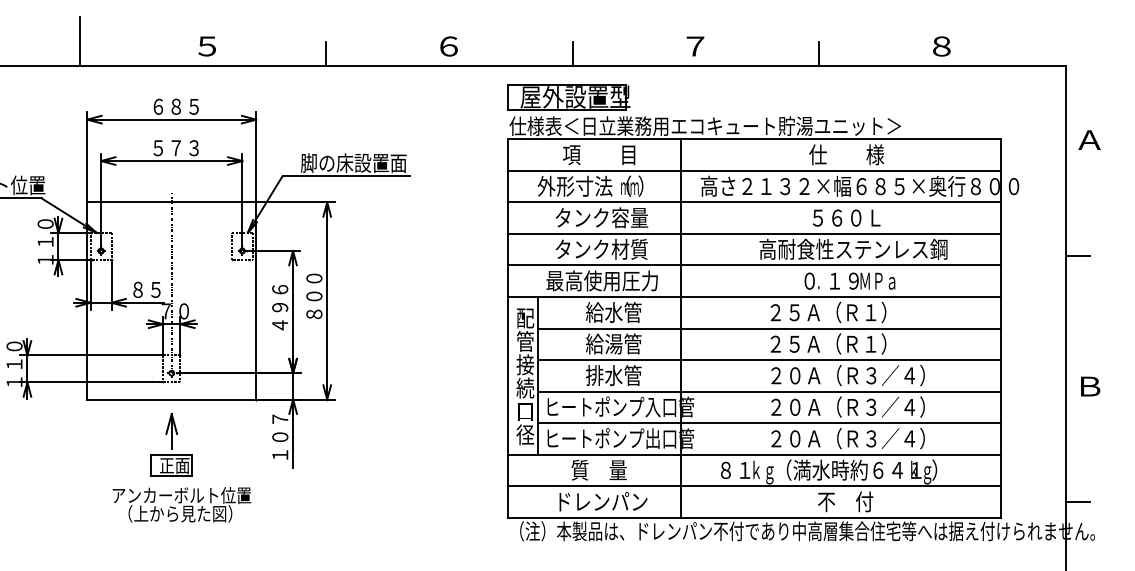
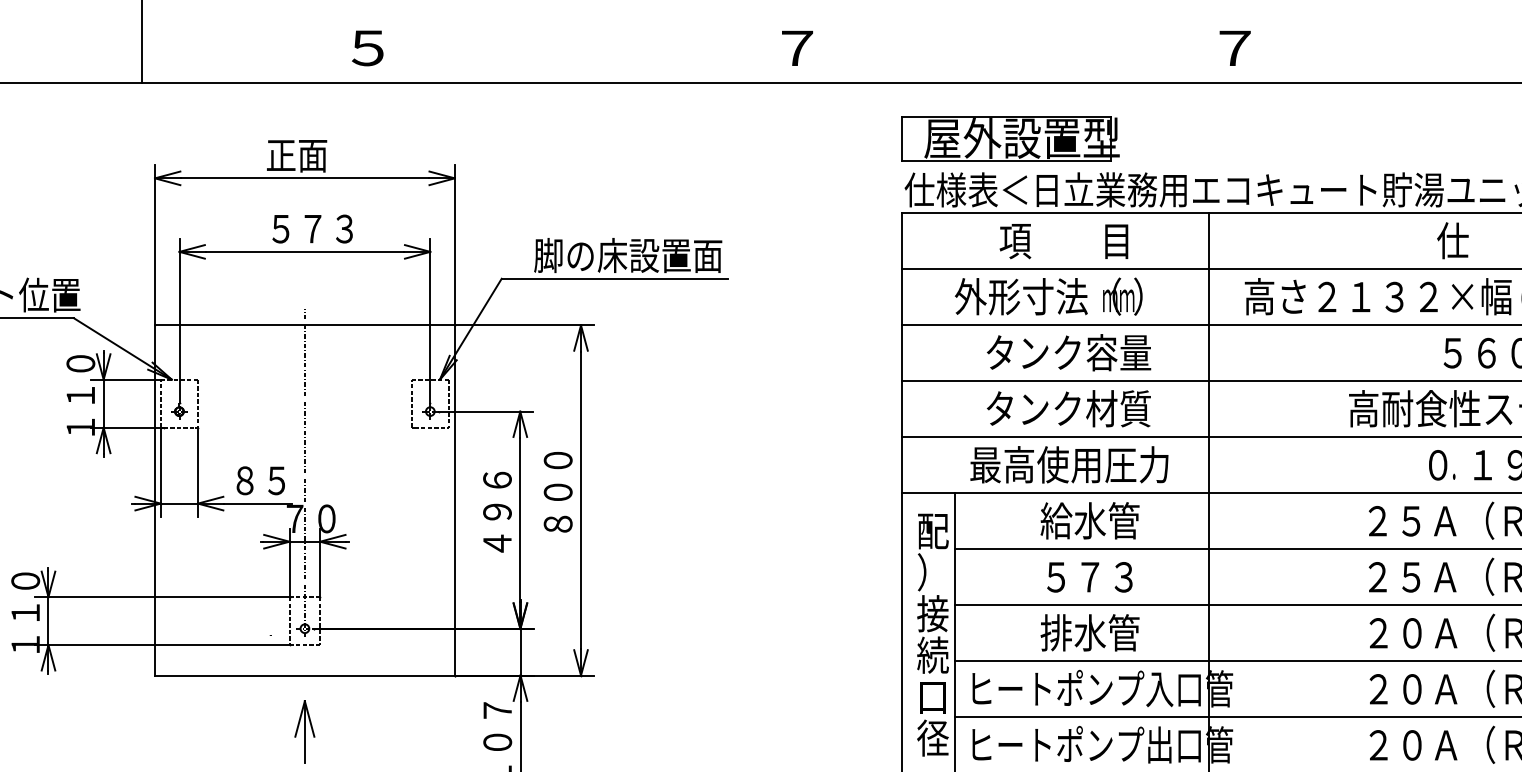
text: (448, 46) -> (796, 48), ６ -> ７
line: (326, 53) -> (579, 60), removed
line: (572, 53) -> (1016, 60), removed
line: (819, 53) -> (1455, 60), removed
text: (174, 107) -> (309, 156), ６８５ -> 正面
text: (524, 341) -> (931, 572), 管 -> ）
text: (613, 343) -> (1089, 575), 給湯管 -> ５７３

